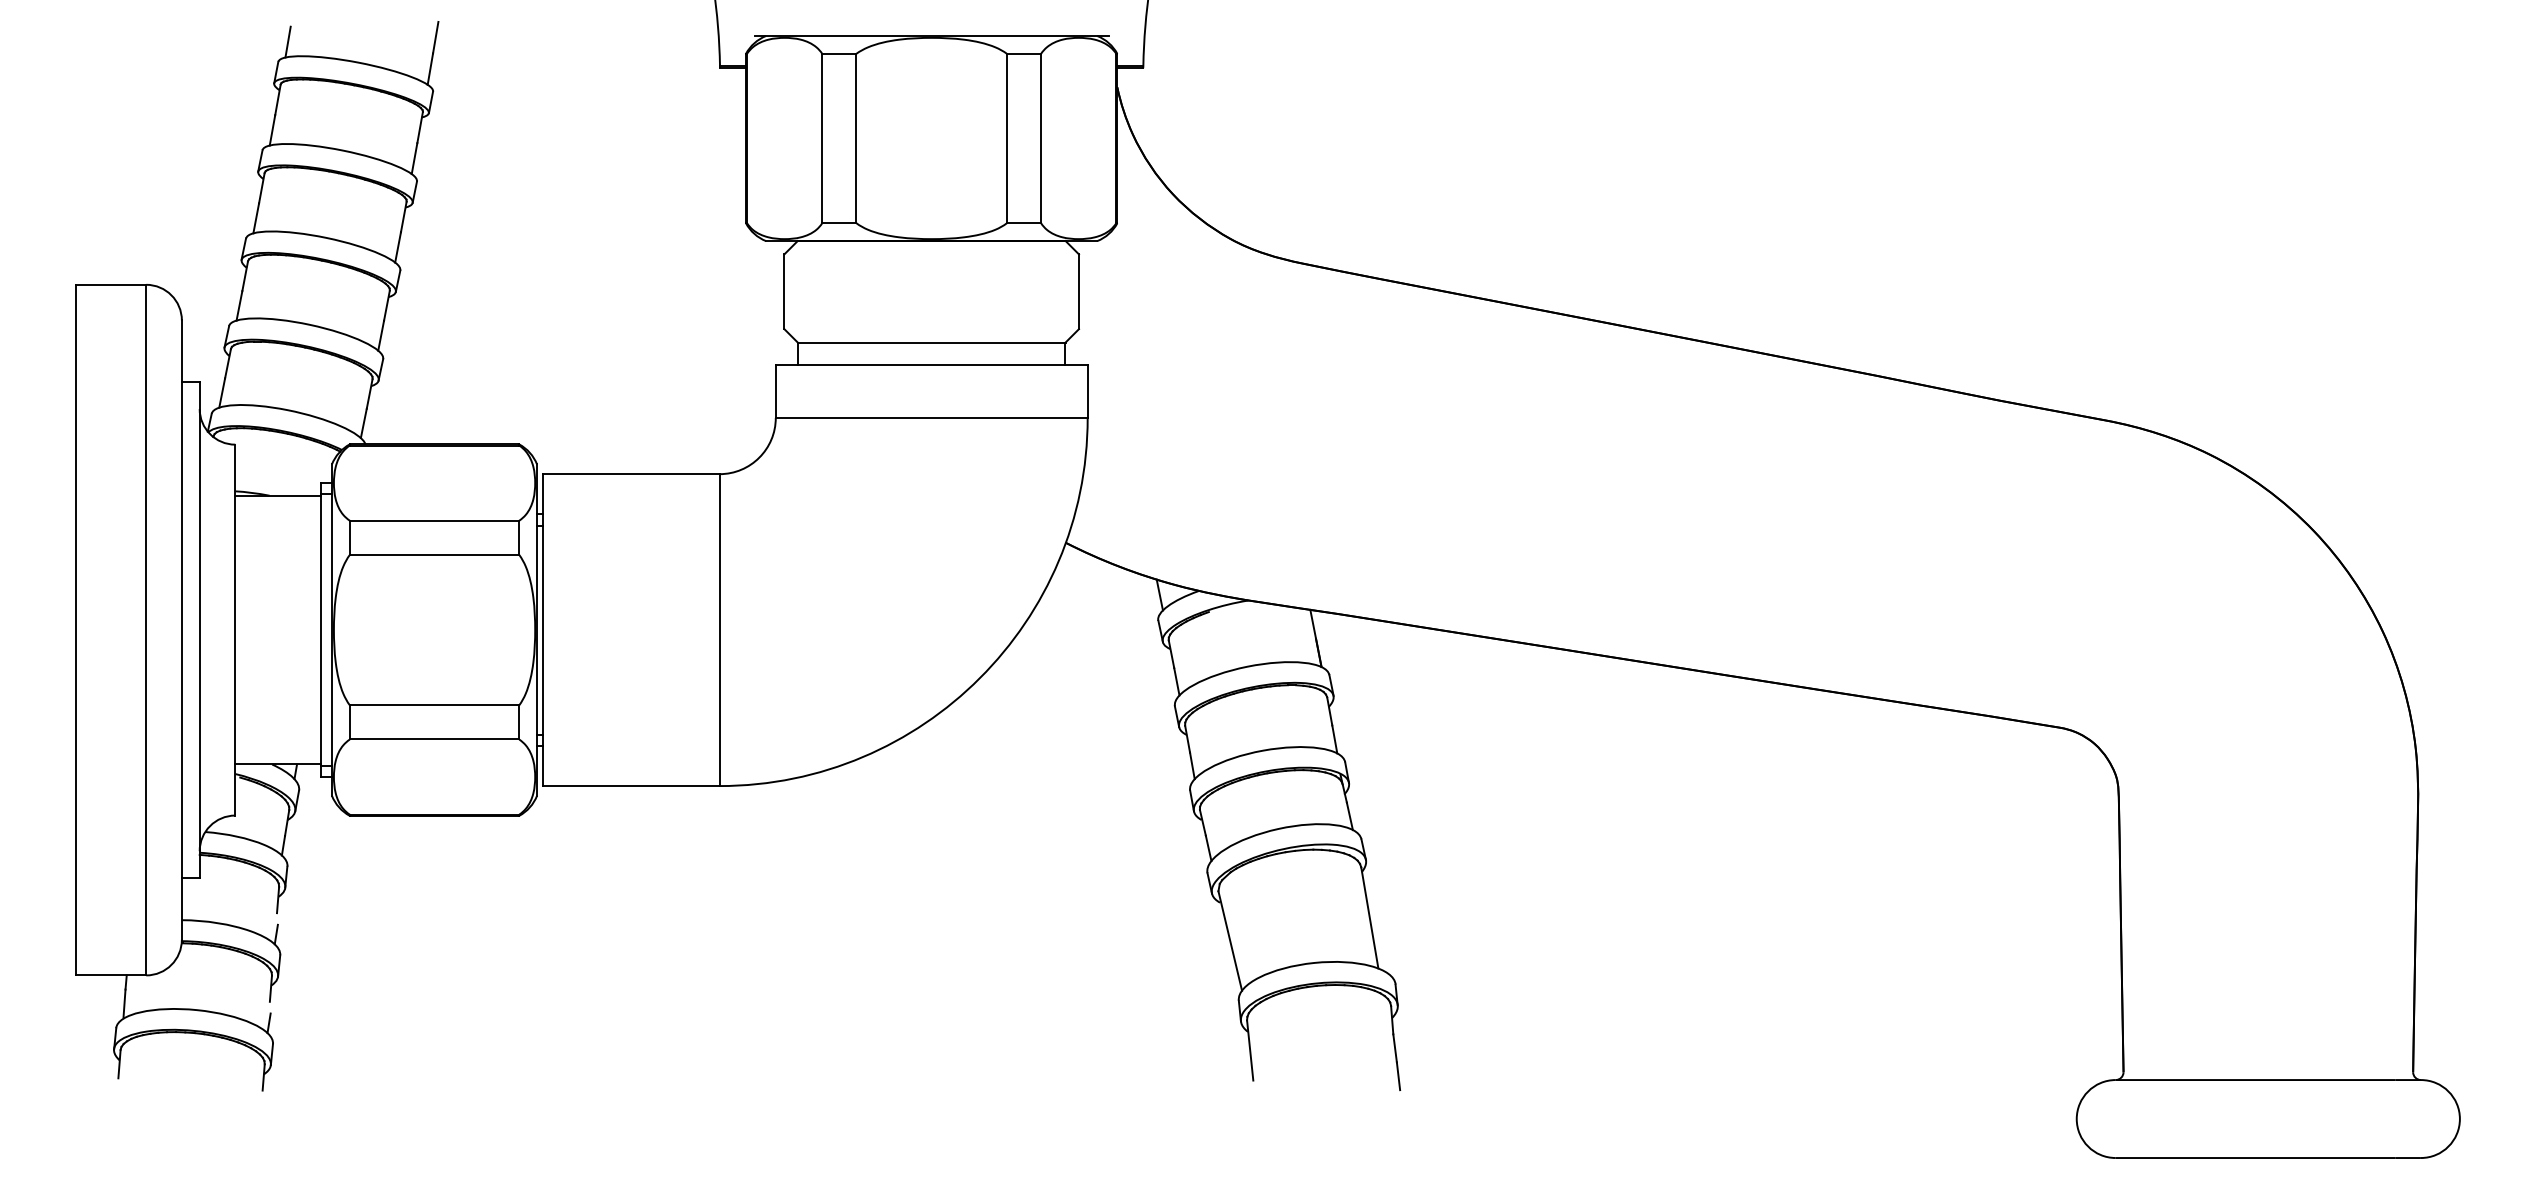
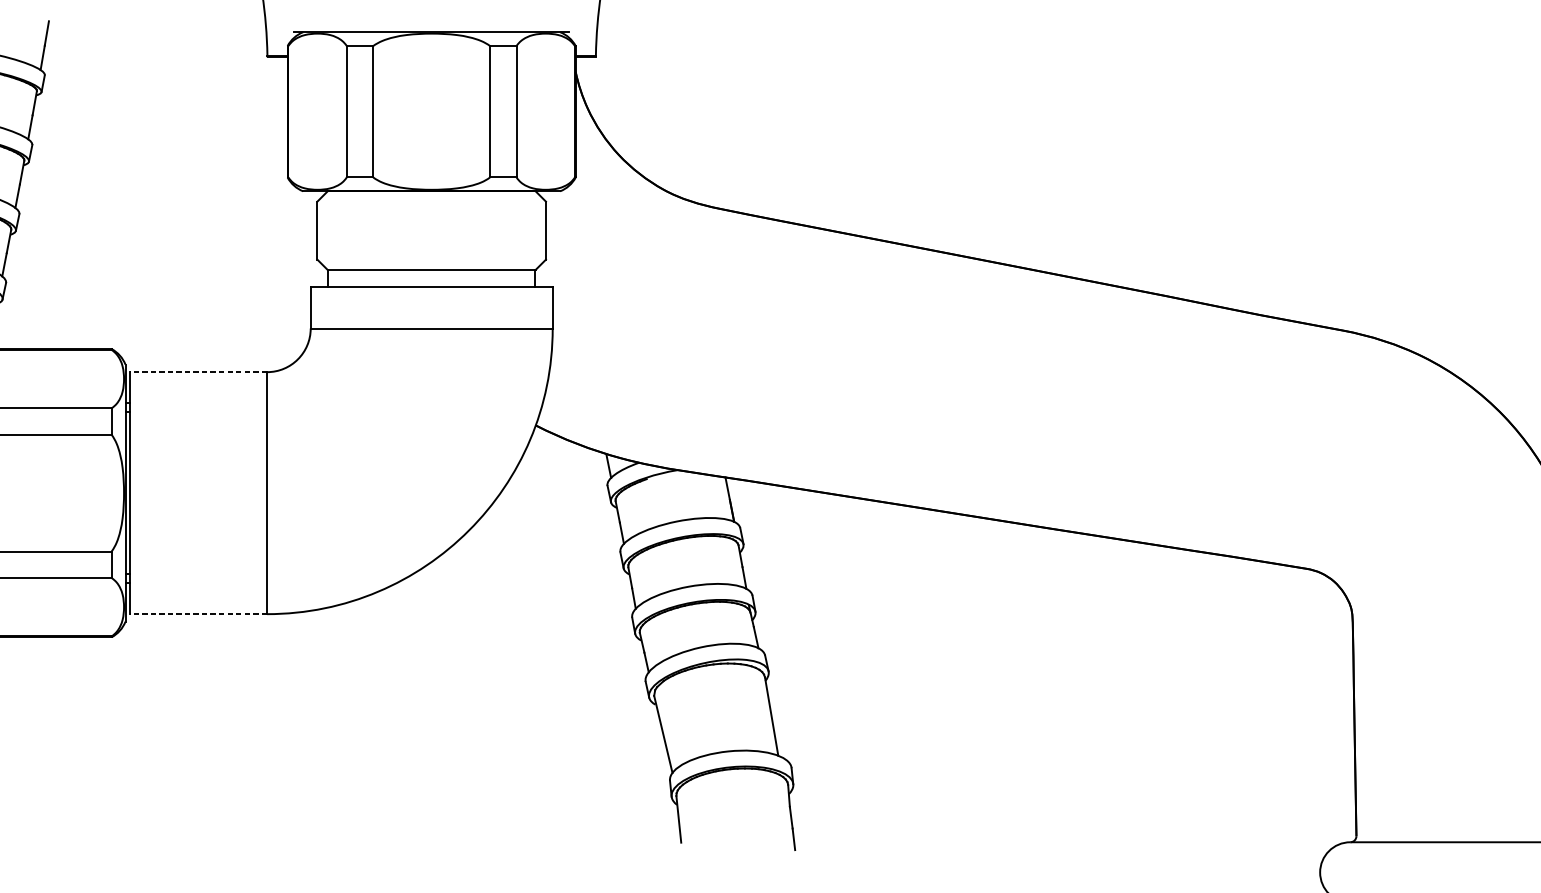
line: (630, 474) -> (197, 372), solid -> dashed
line: (630, 786) -> (197, 614), solid -> dashed

